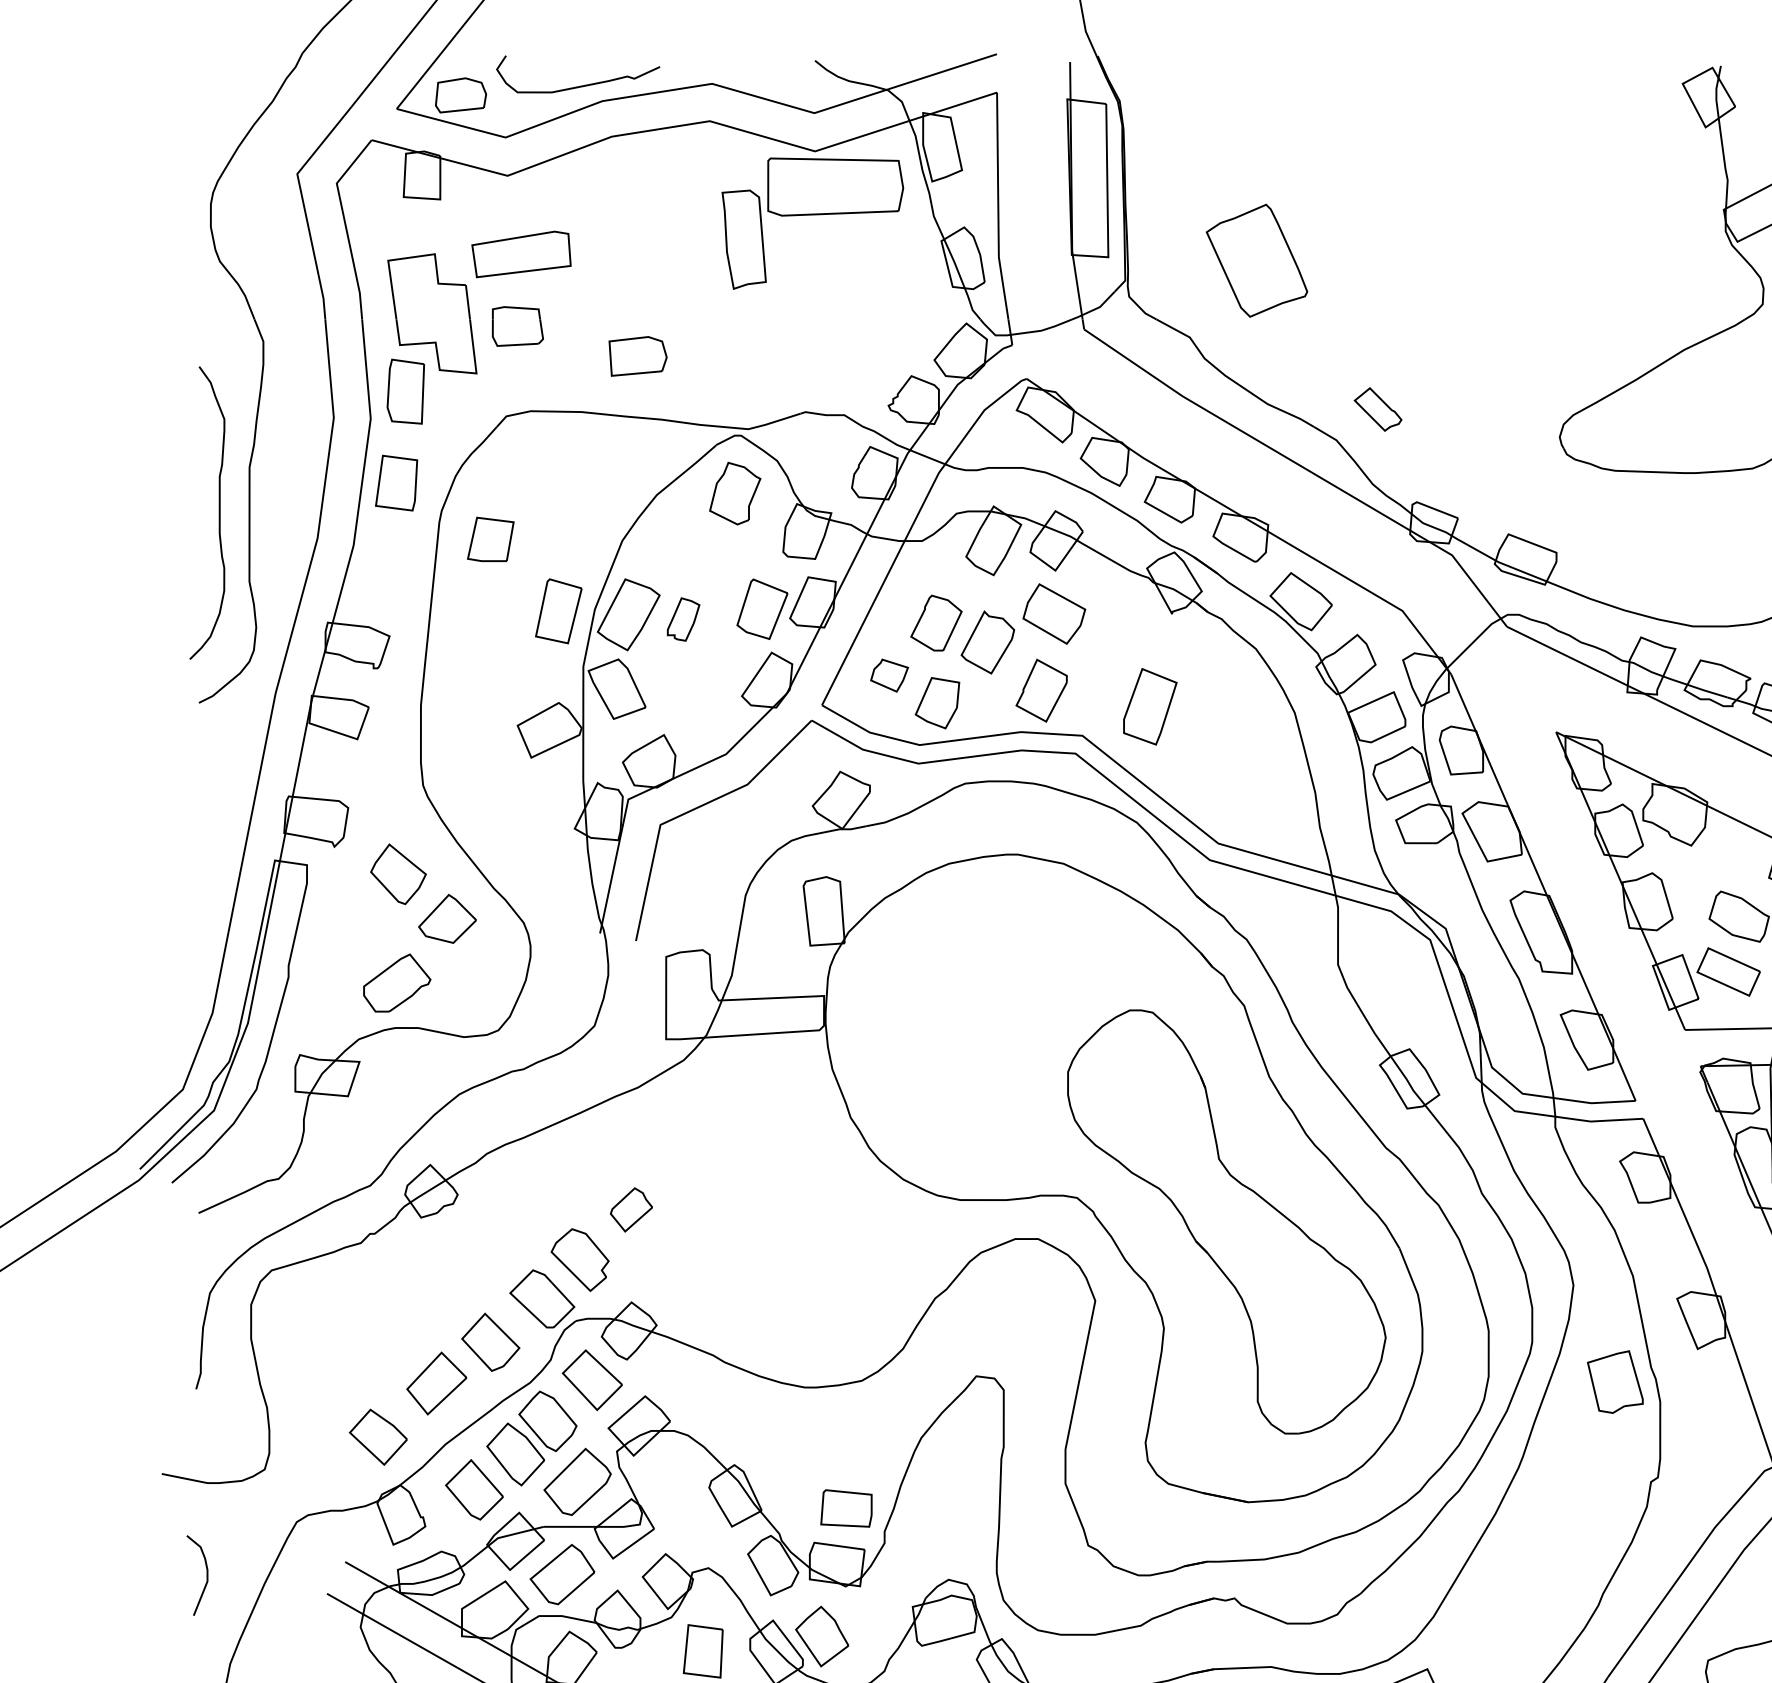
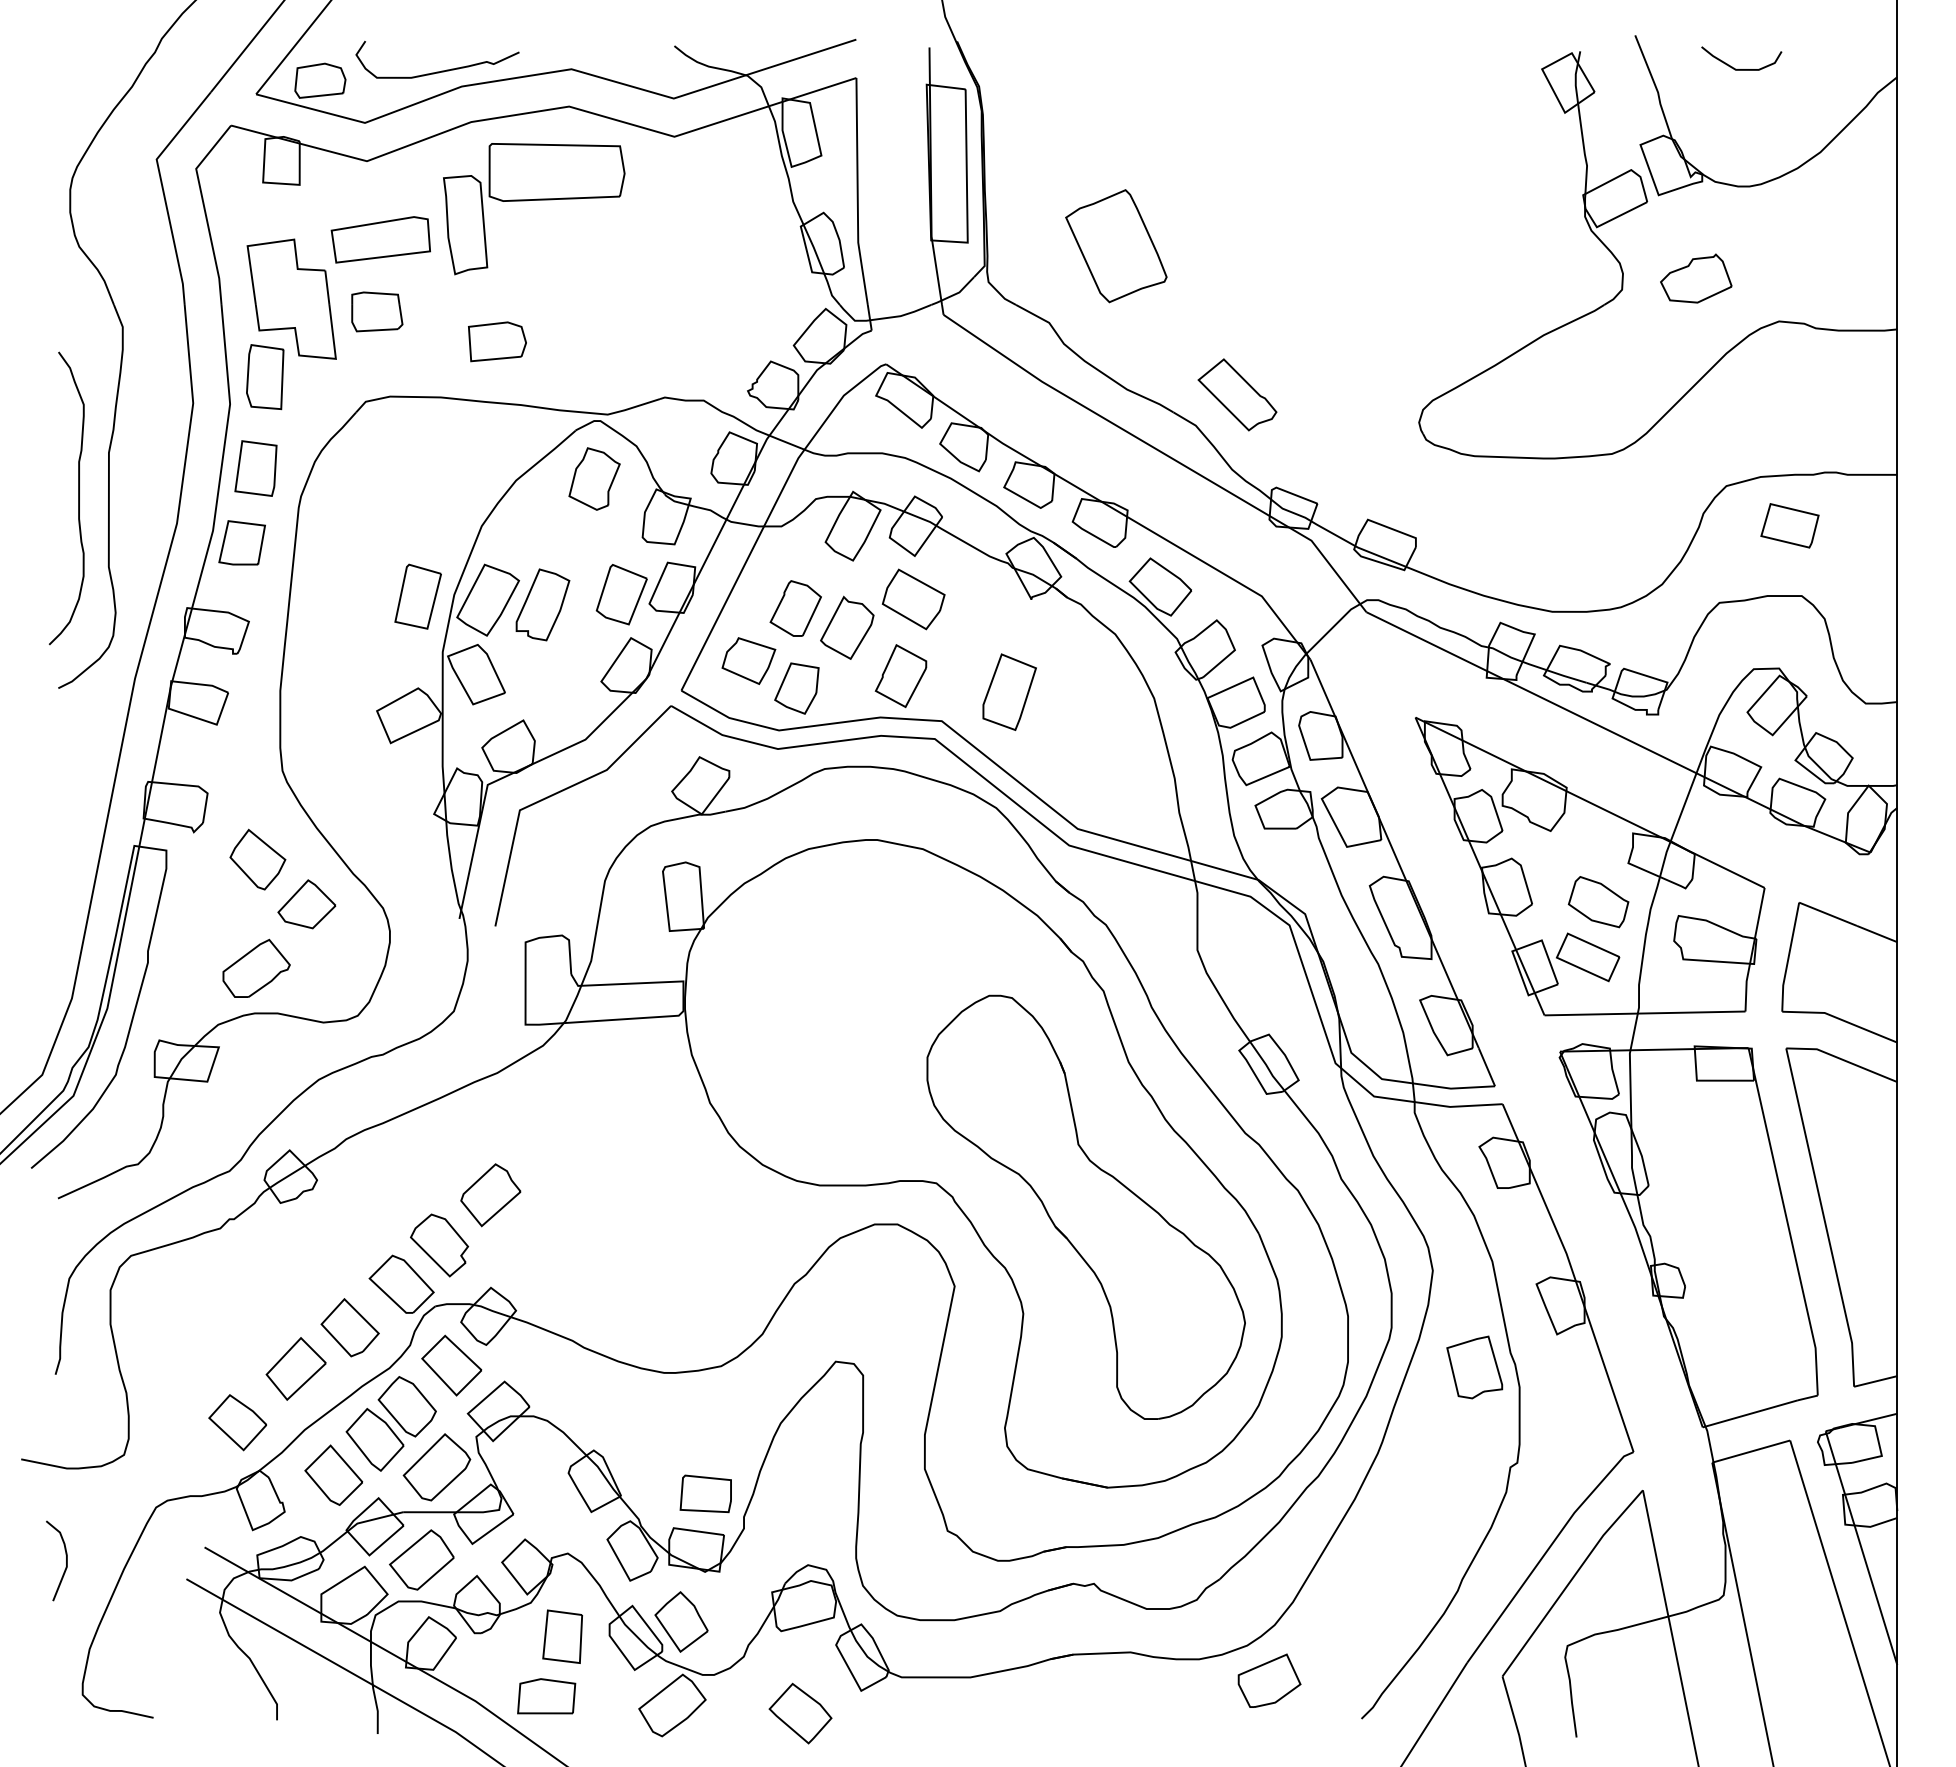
part: (813, 215) -> (534, 200), moved
part: (1378, 409) -> (1237, 394), size x1.67
part: (490, 539) -> (241, 542), moved
part: (683, 619) -> (542, 604), size x1.67
part: (889, 675) -> (748, 660), size x1.43
part: (631, 1210) -> (490, 1195), size x1.43

